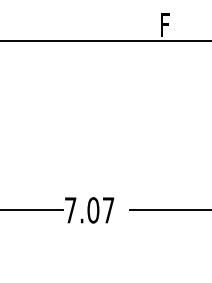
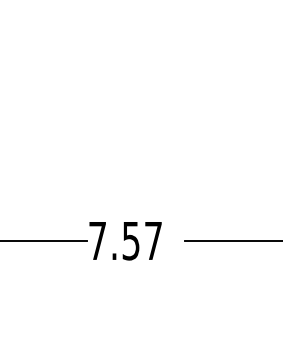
text: (93, 210) -> (131, 241), 7.07 -> 7.57

